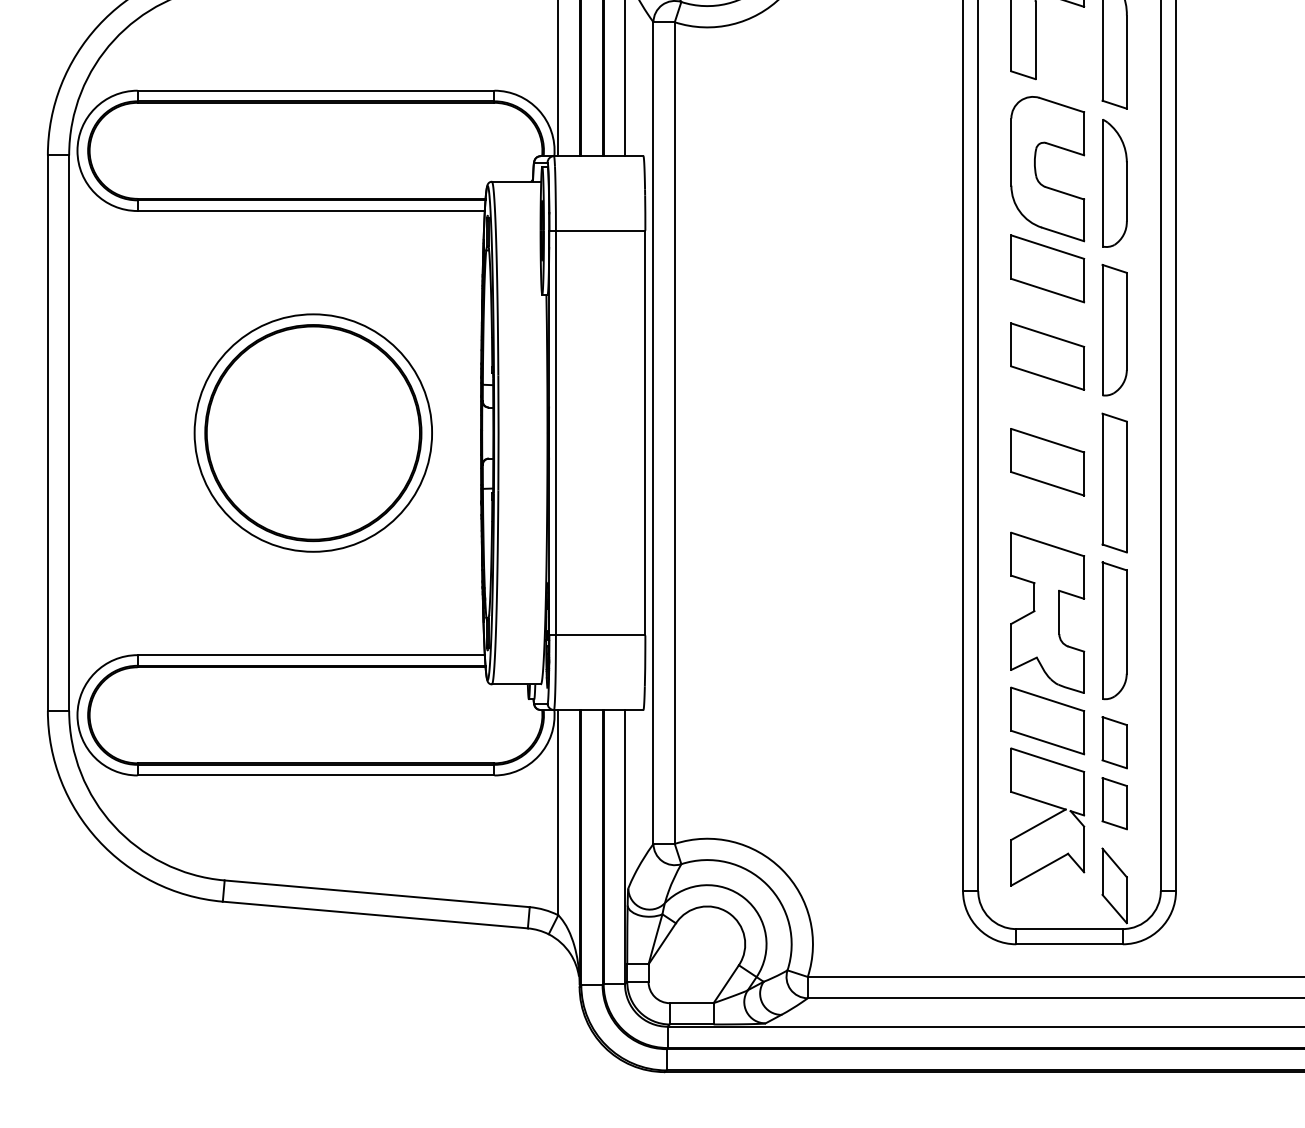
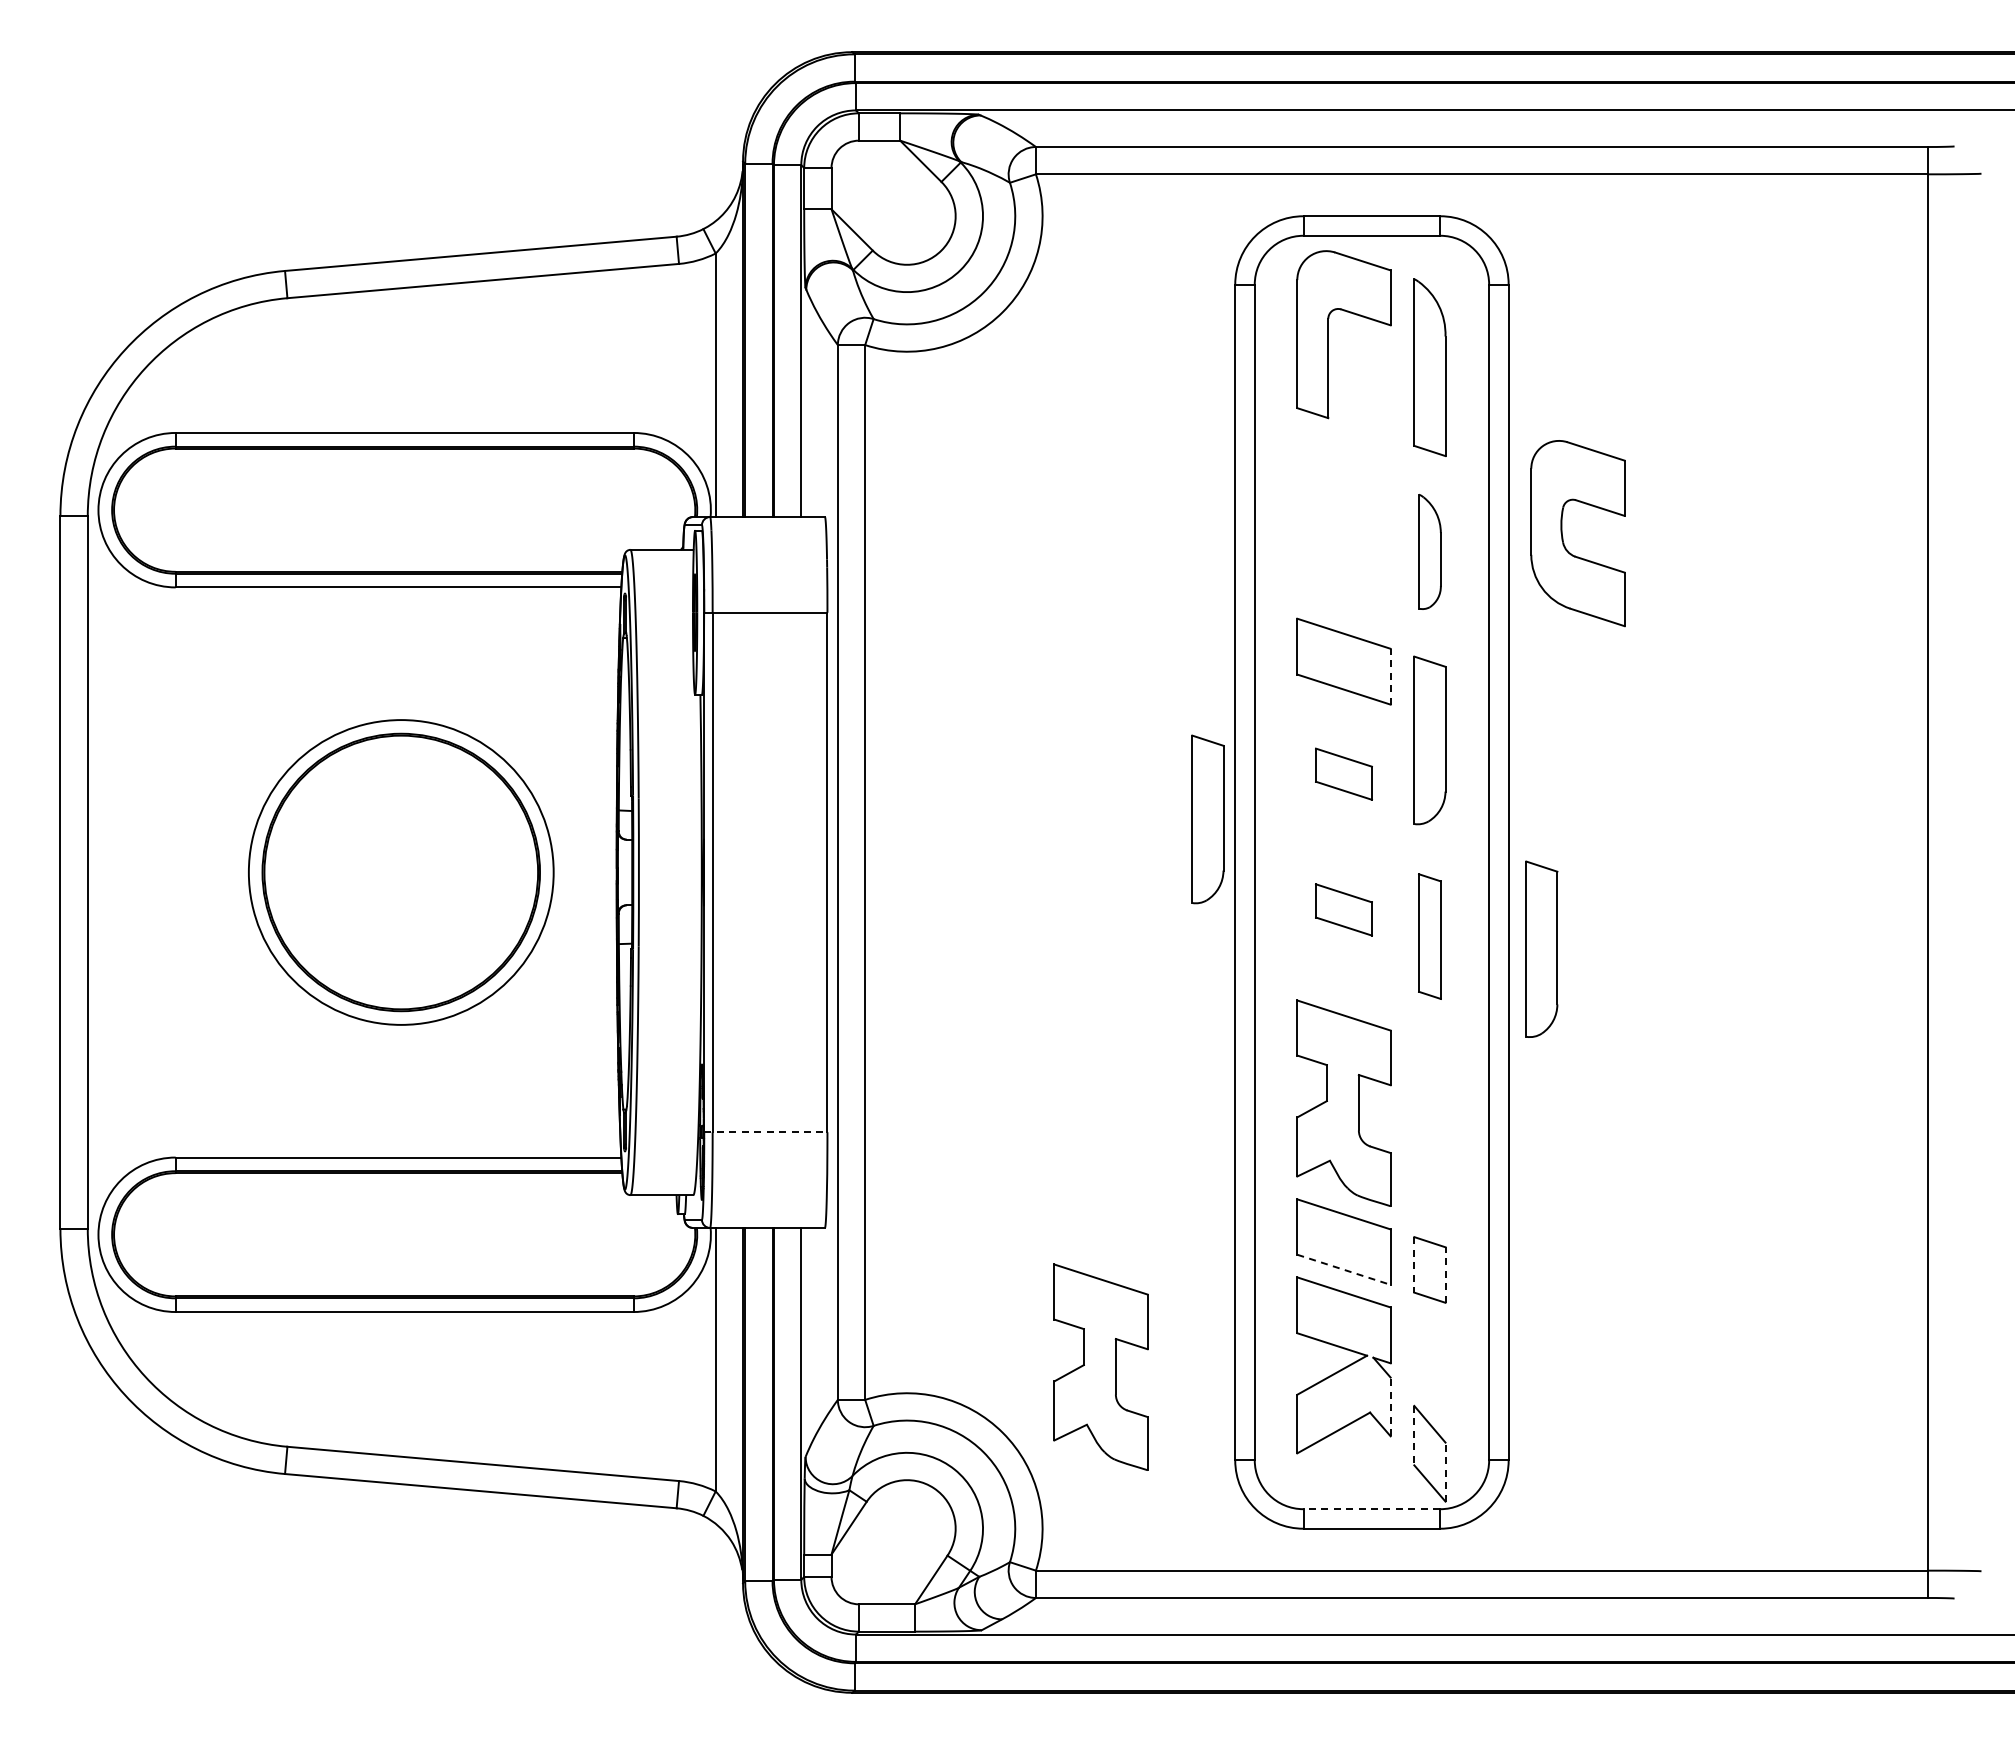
part: (1036, 172) -> (1563, 537), moved
part: (1114, 183) -> (1429, 551), size x0.7
line: (1083, 280) -> (1390, 676), solid -> dashed
part: (1047, 355) -> (1343, 773), size x0.6
part: (941, 391) -> (1207, 819), added
part: (1047, 461) -> (1343, 909), size x0.6
part: (1114, 482) -> (1429, 936), size x0.7
part: (1114, 630) -> (1541, 948), moved
line: (597, 635) -> (765, 1132), solid -> dashed
line: (1102, 738) -> (1414, 1264), solid -> dashed
line: (1048, 742) -> (1344, 1269), solid -> dashed
line: (1126, 747) -> (1445, 1275), solid -> dashed
part: (1114, 803) -> (1429, 1347), removed
part: (858, 817) -> (1100, 1366), added
line: (1083, 849) -> (1390, 1406), solid -> dashed
line: (1102, 871) -> (1414, 1435), solid -> dashed
line: (1126, 899) -> (1445, 1471), solid -> dashed
line: (1069, 929) -> (1371, 1509), solid -> dashed

